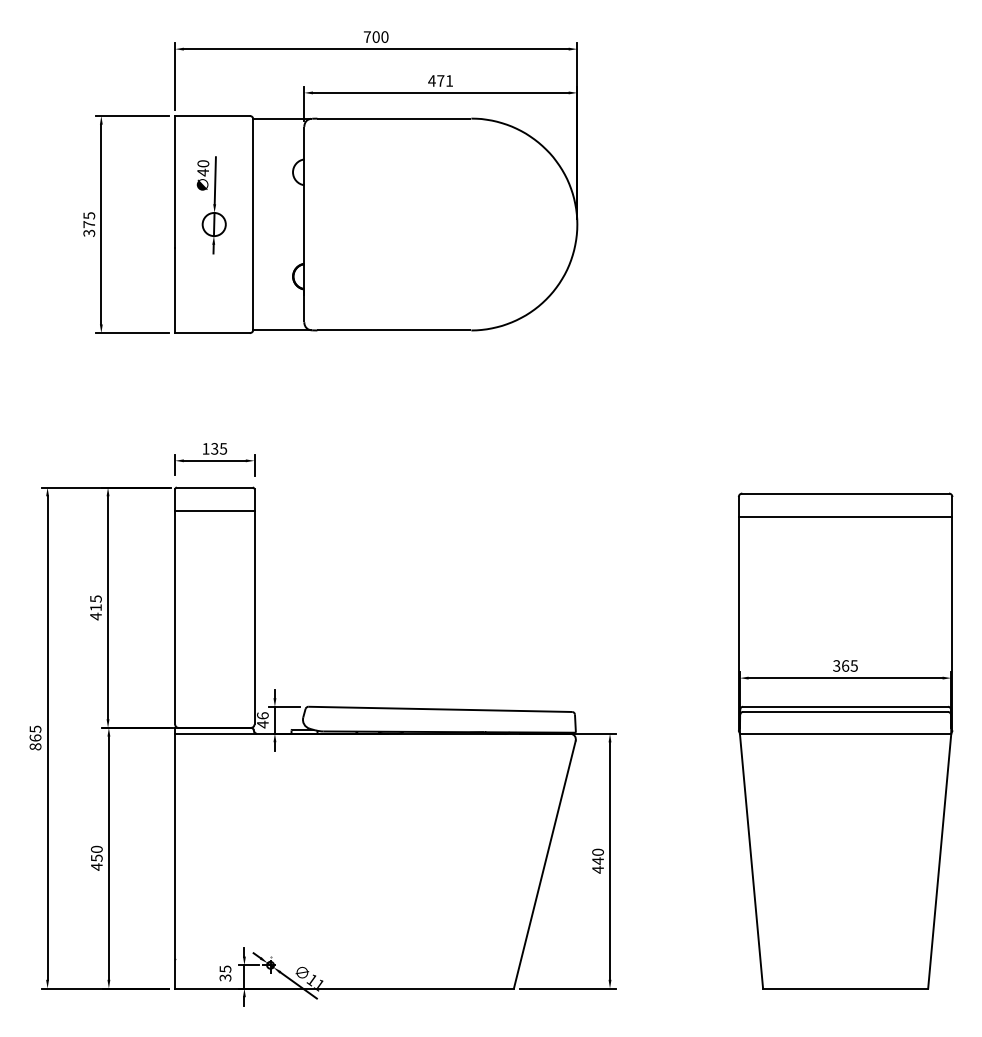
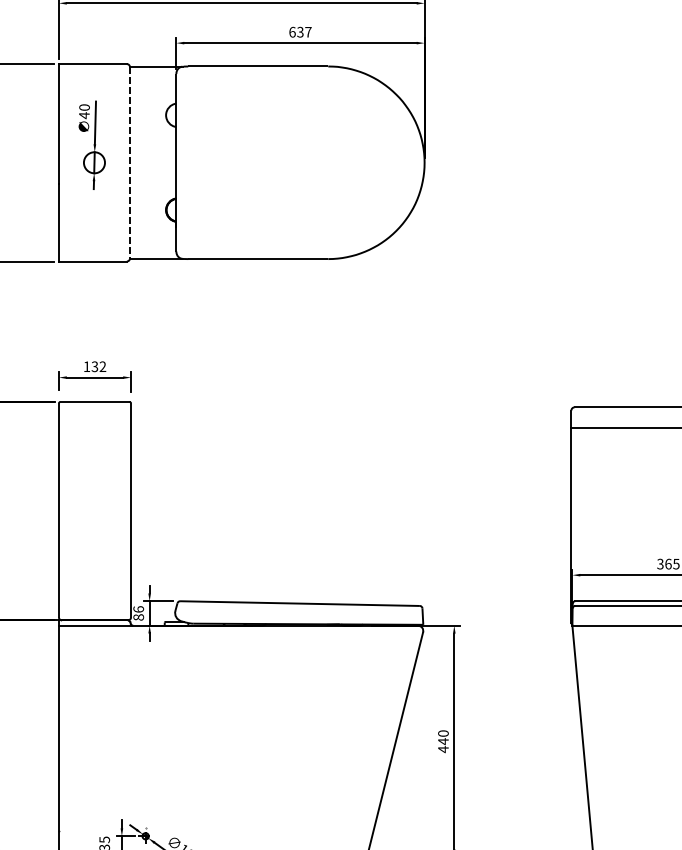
text: (440, 80) -> (300, 31), 471 -> 637
line: (253, 225) -> (130, 163), solid -> dashed
text: (223, 448) -> (102, 366), 135 -> 132
line: (214, 510) -> (94, 422), removed
text: (262, 724) -> (138, 617), 46 -> 86

